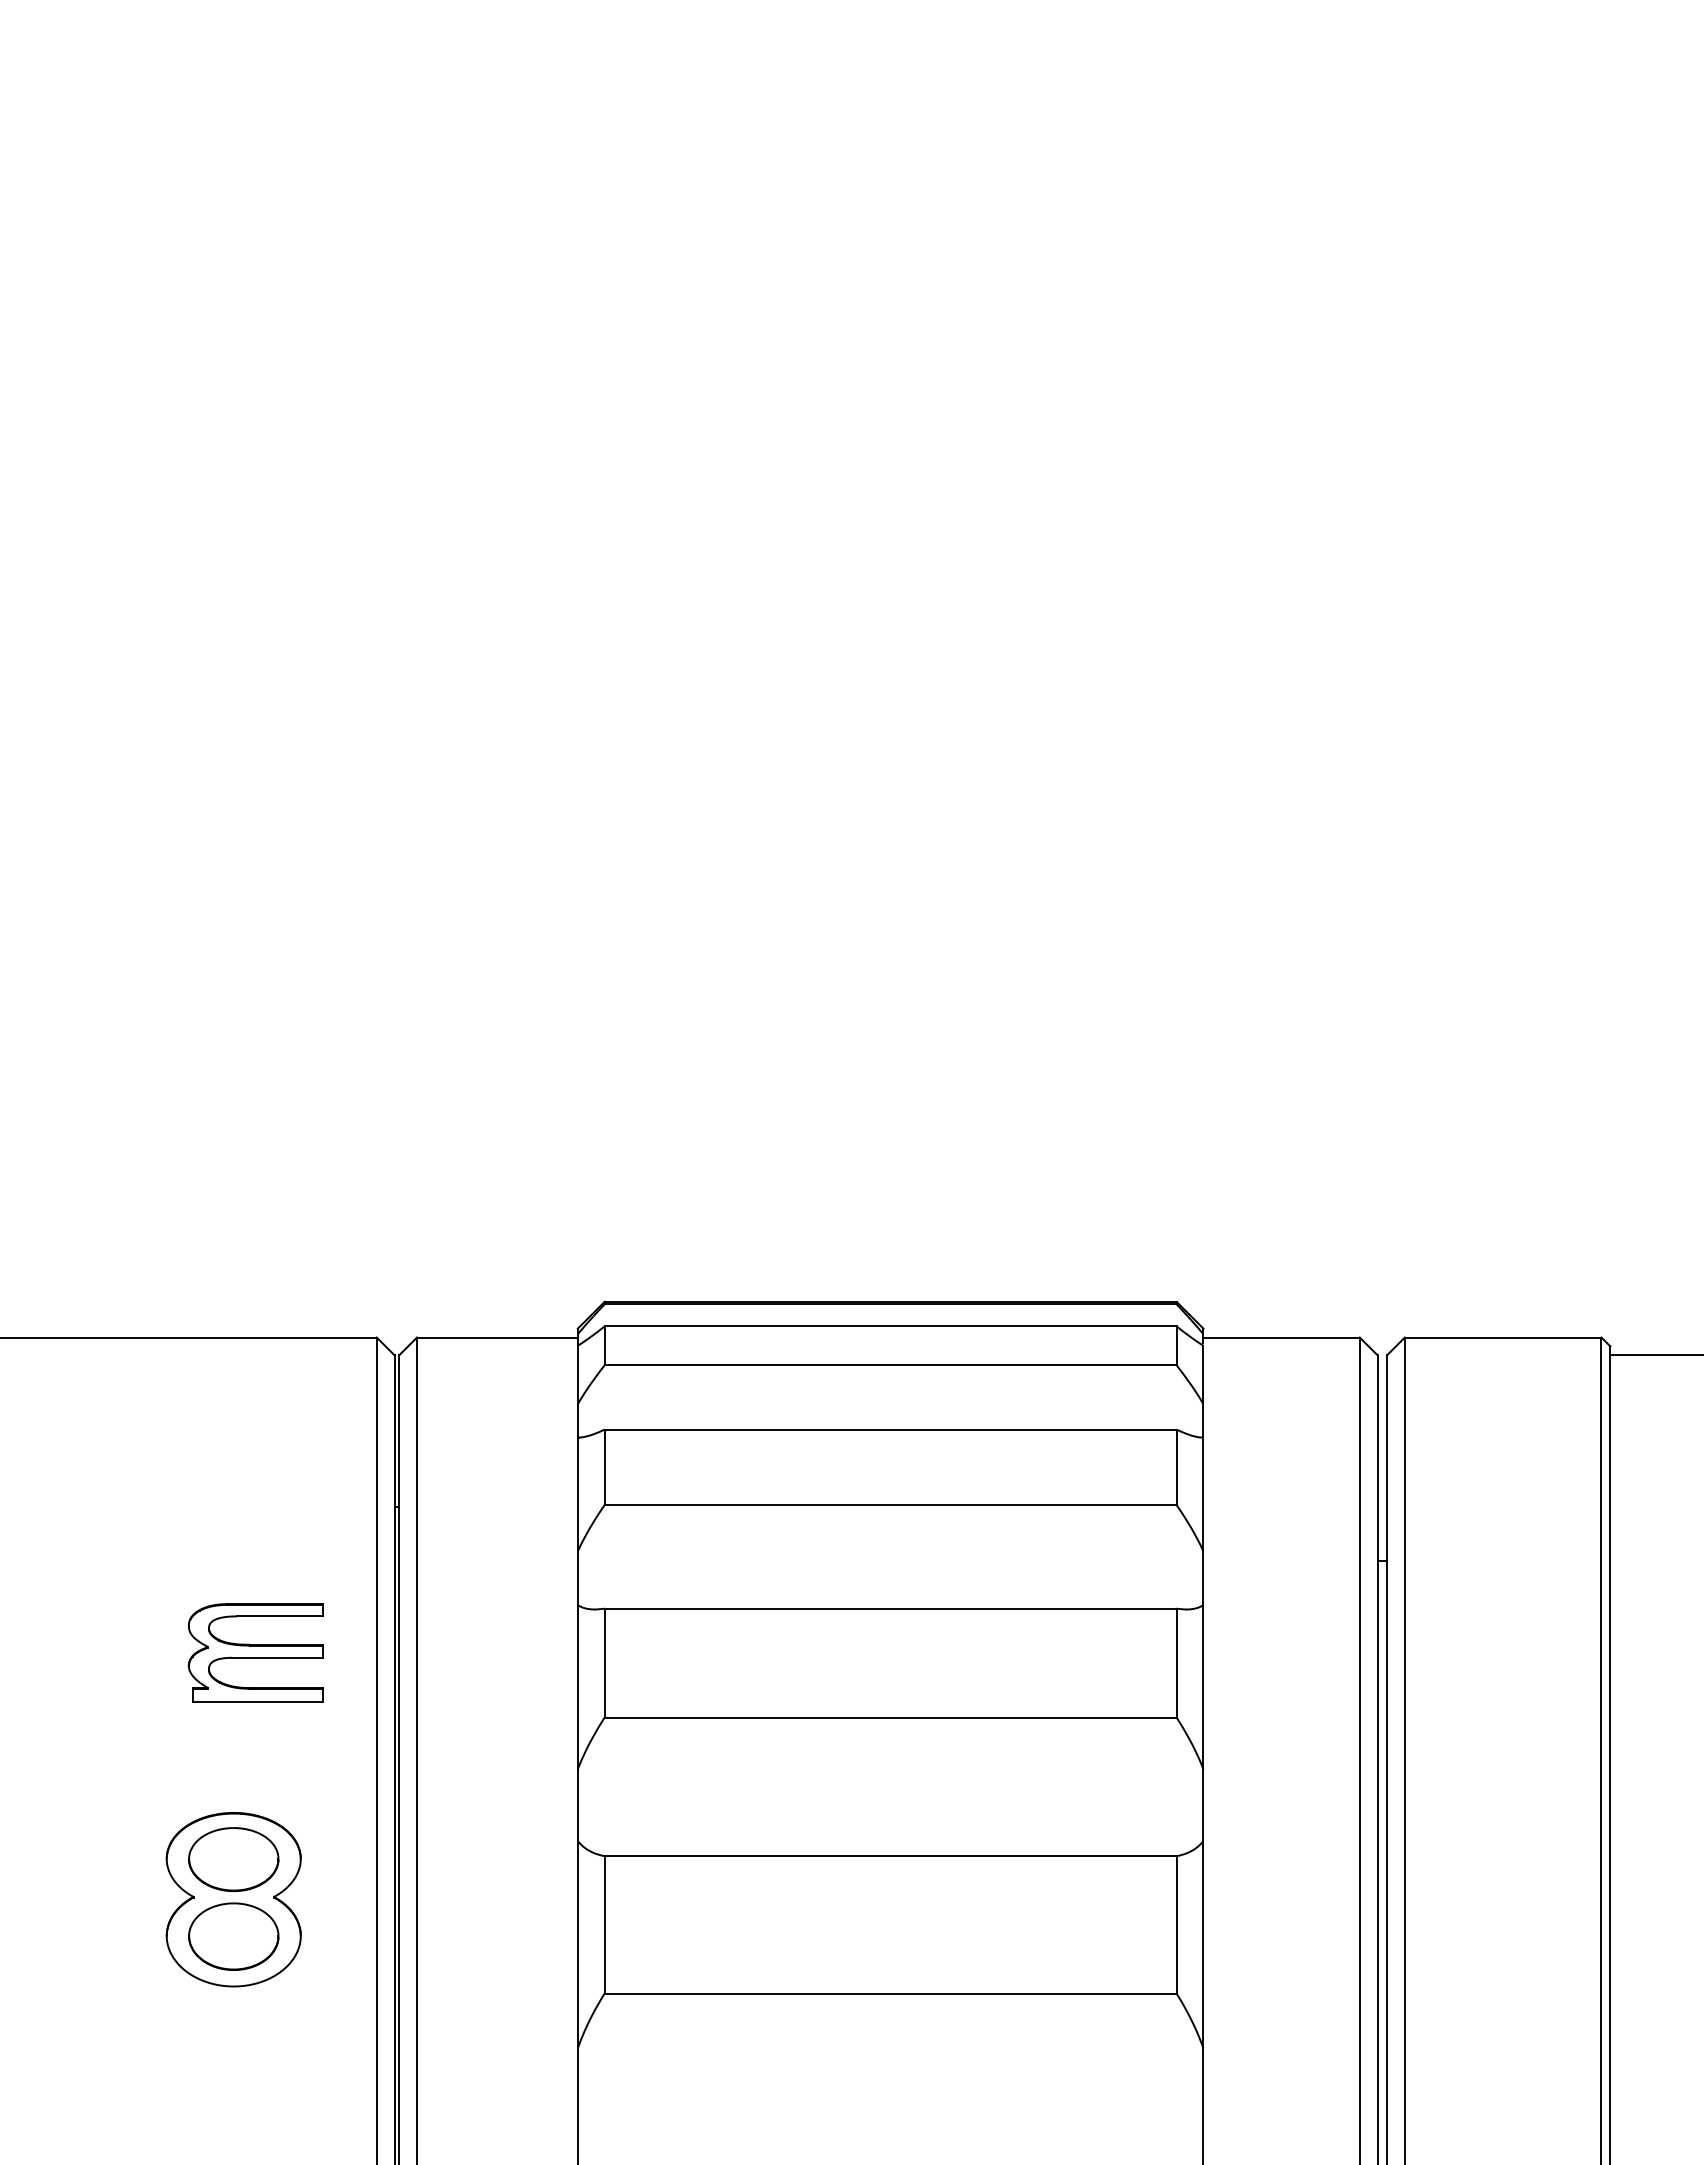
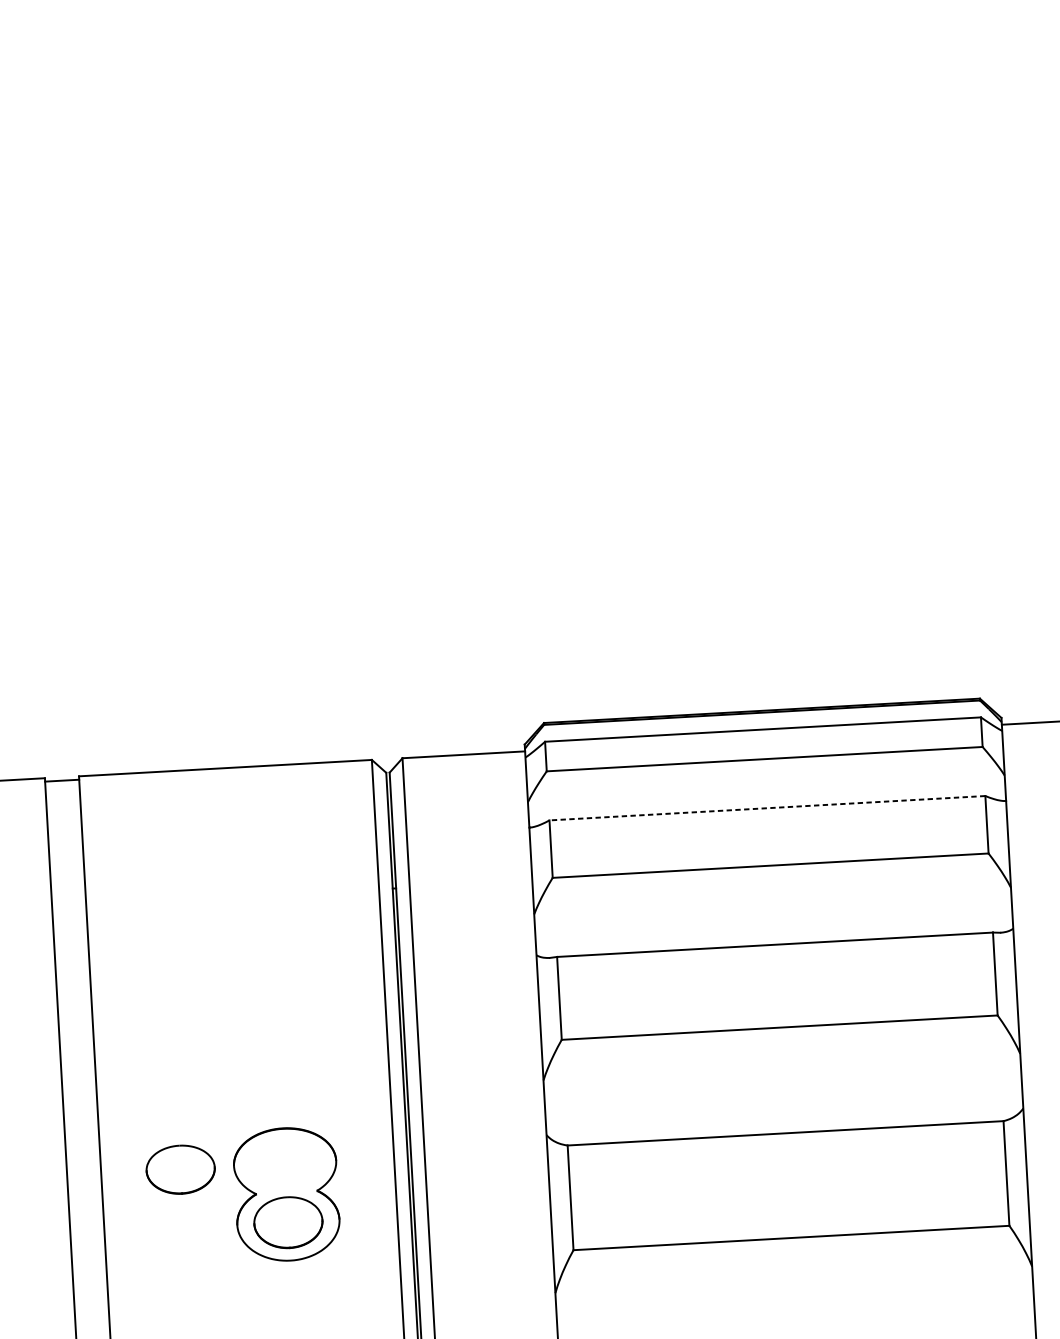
line: (890, 1429) -> (767, 808), solid -> dashed
part: (255, 1652) -> (292, 1005), removed
part: (233, 1859) -> (180, 1169), moved

